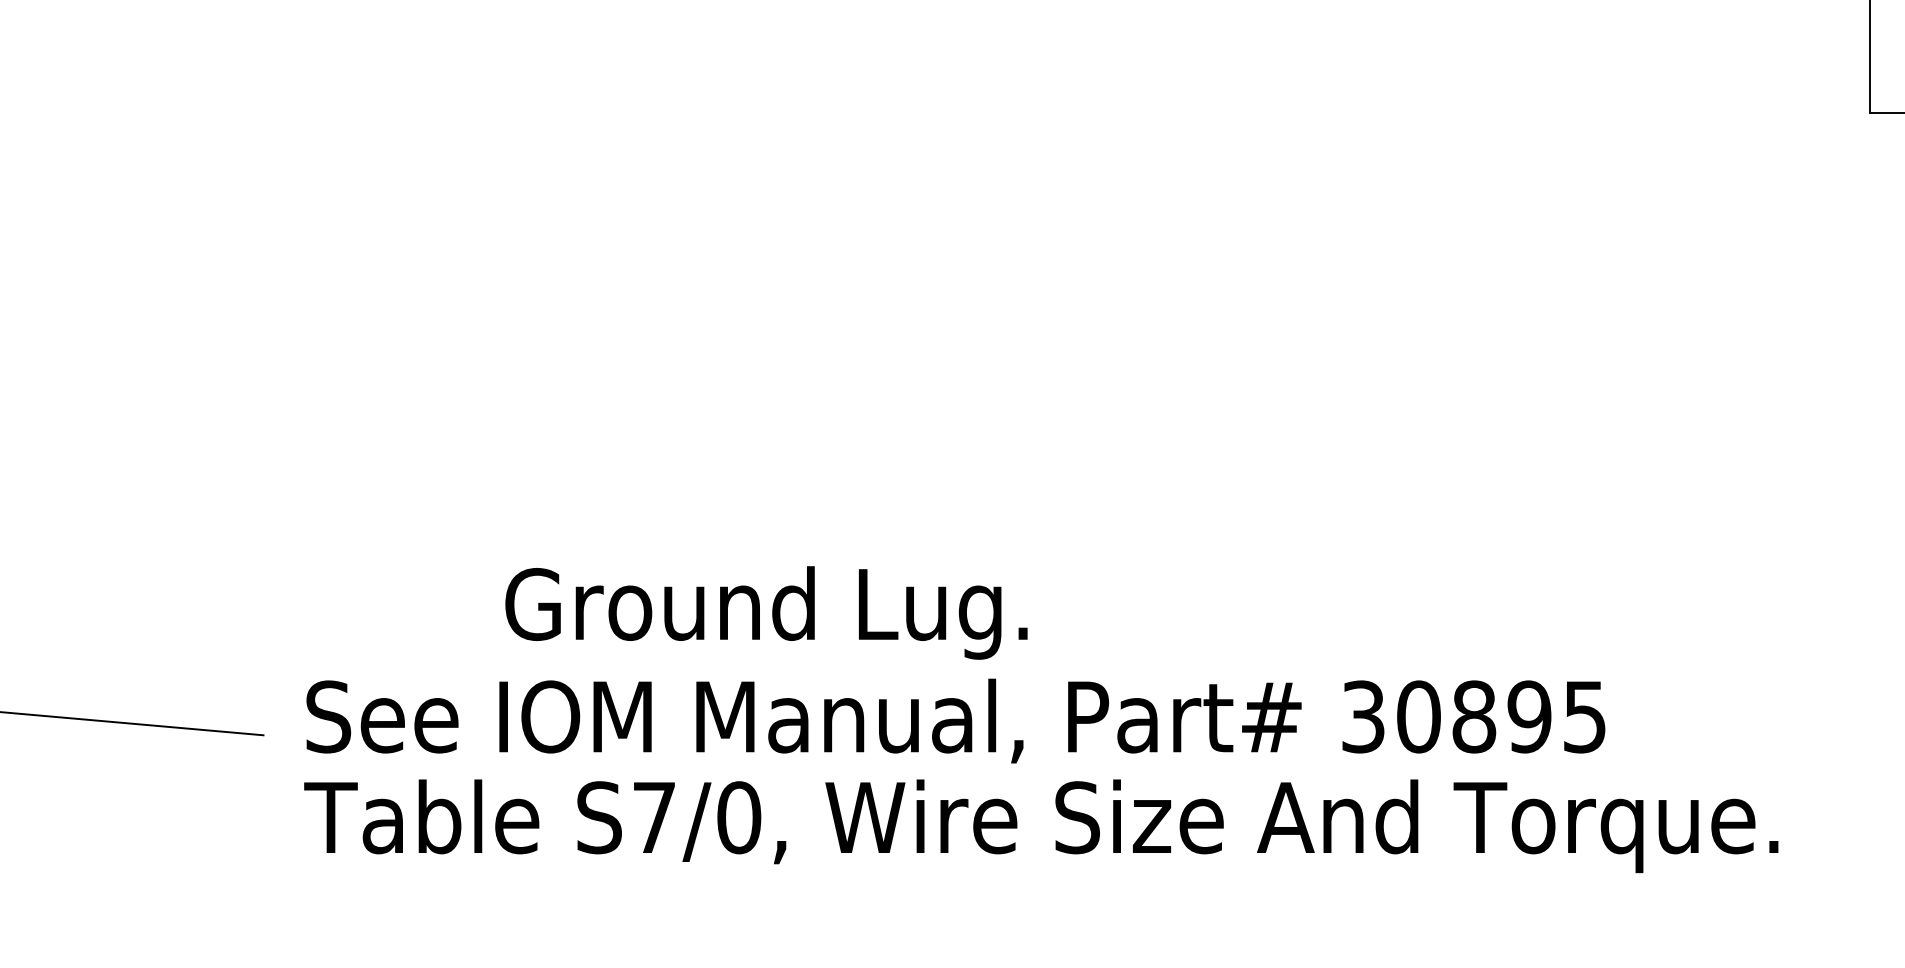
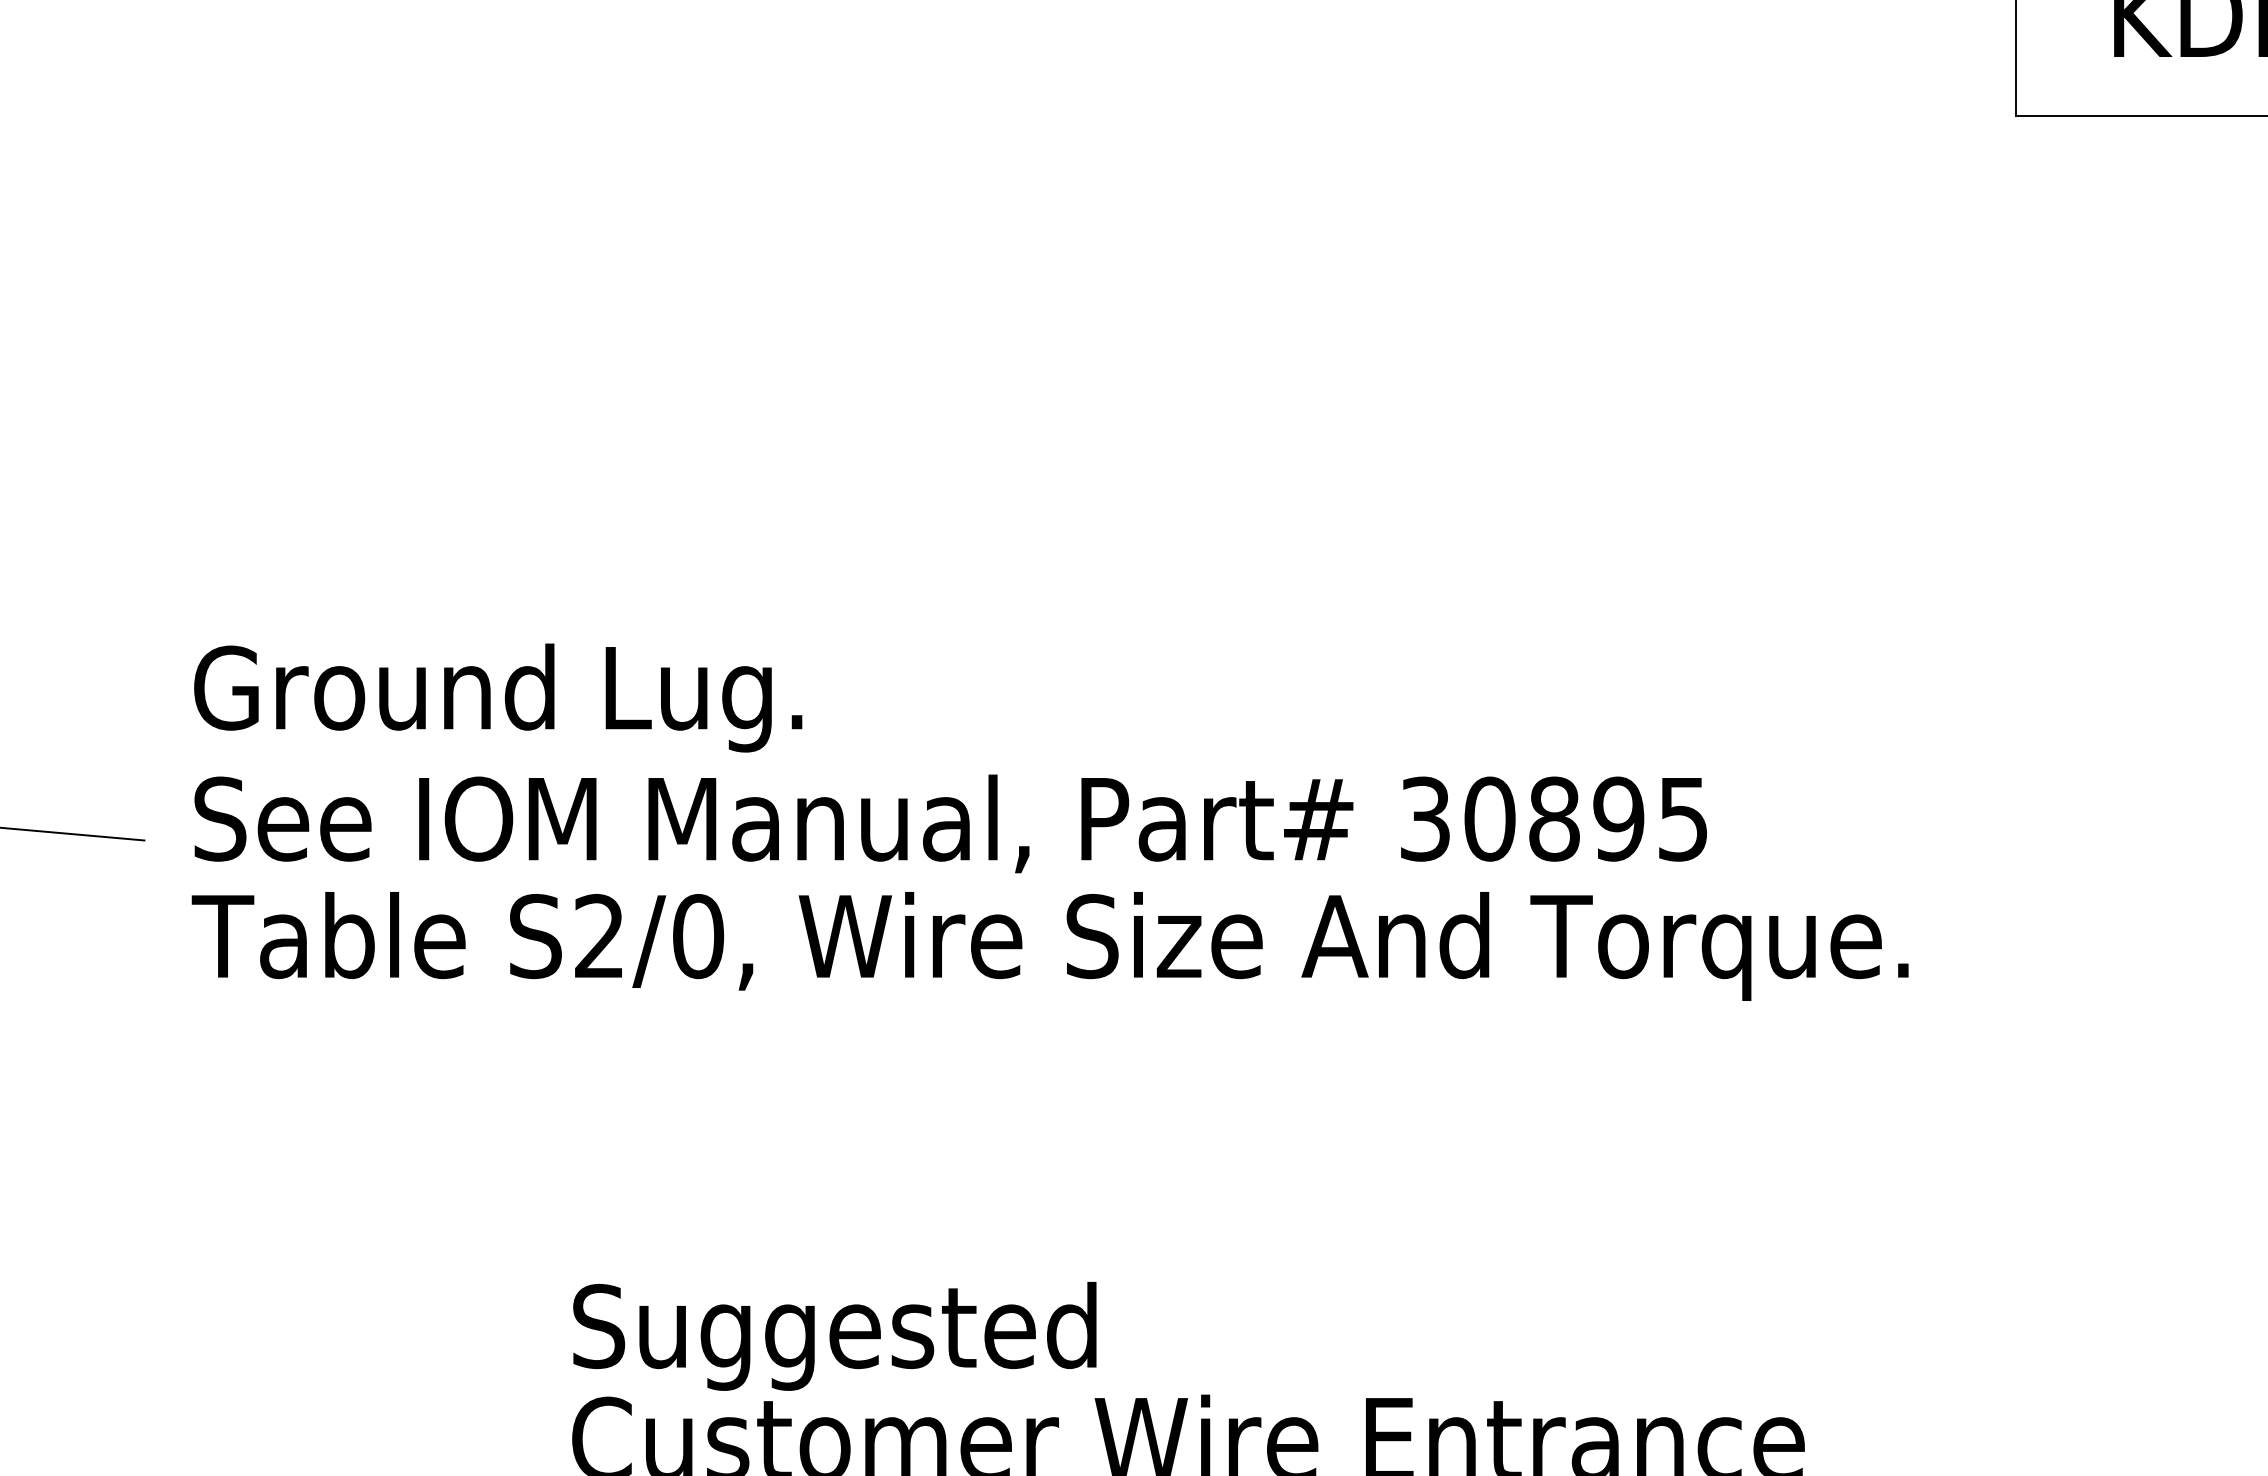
text: (766, 612) -> (498, 697), moved
text: (654, 816) -> (599, 935), S7/0, -> S2/0,

